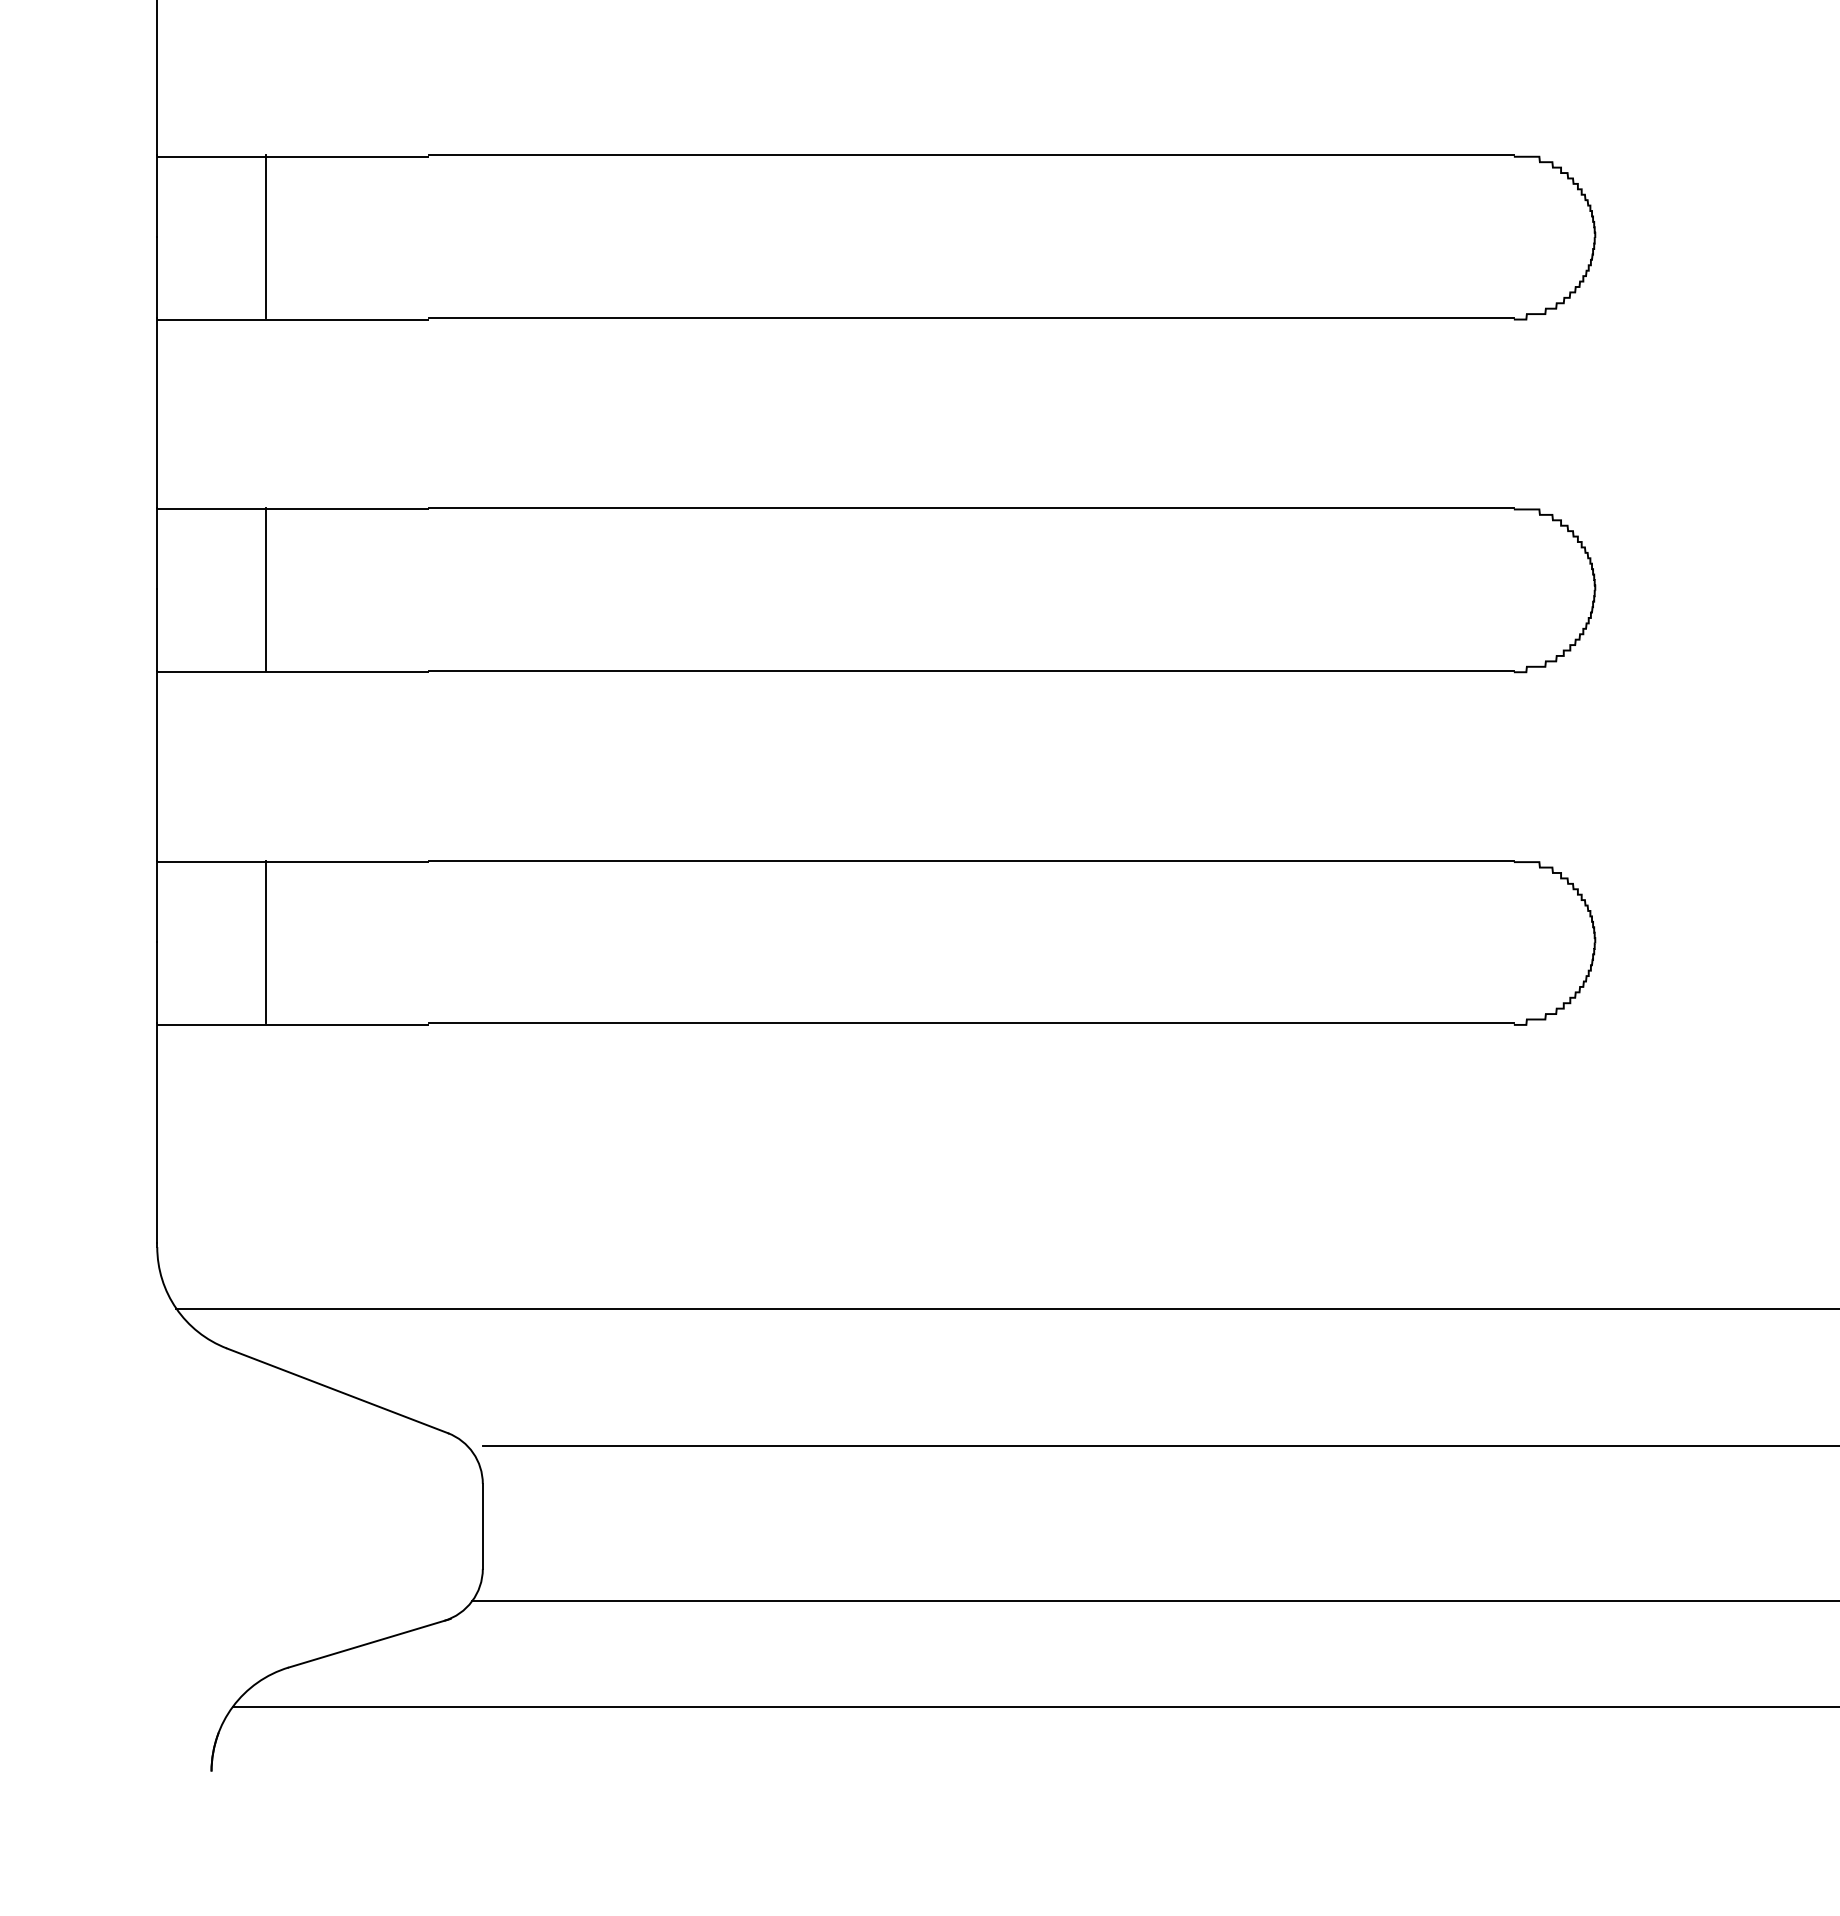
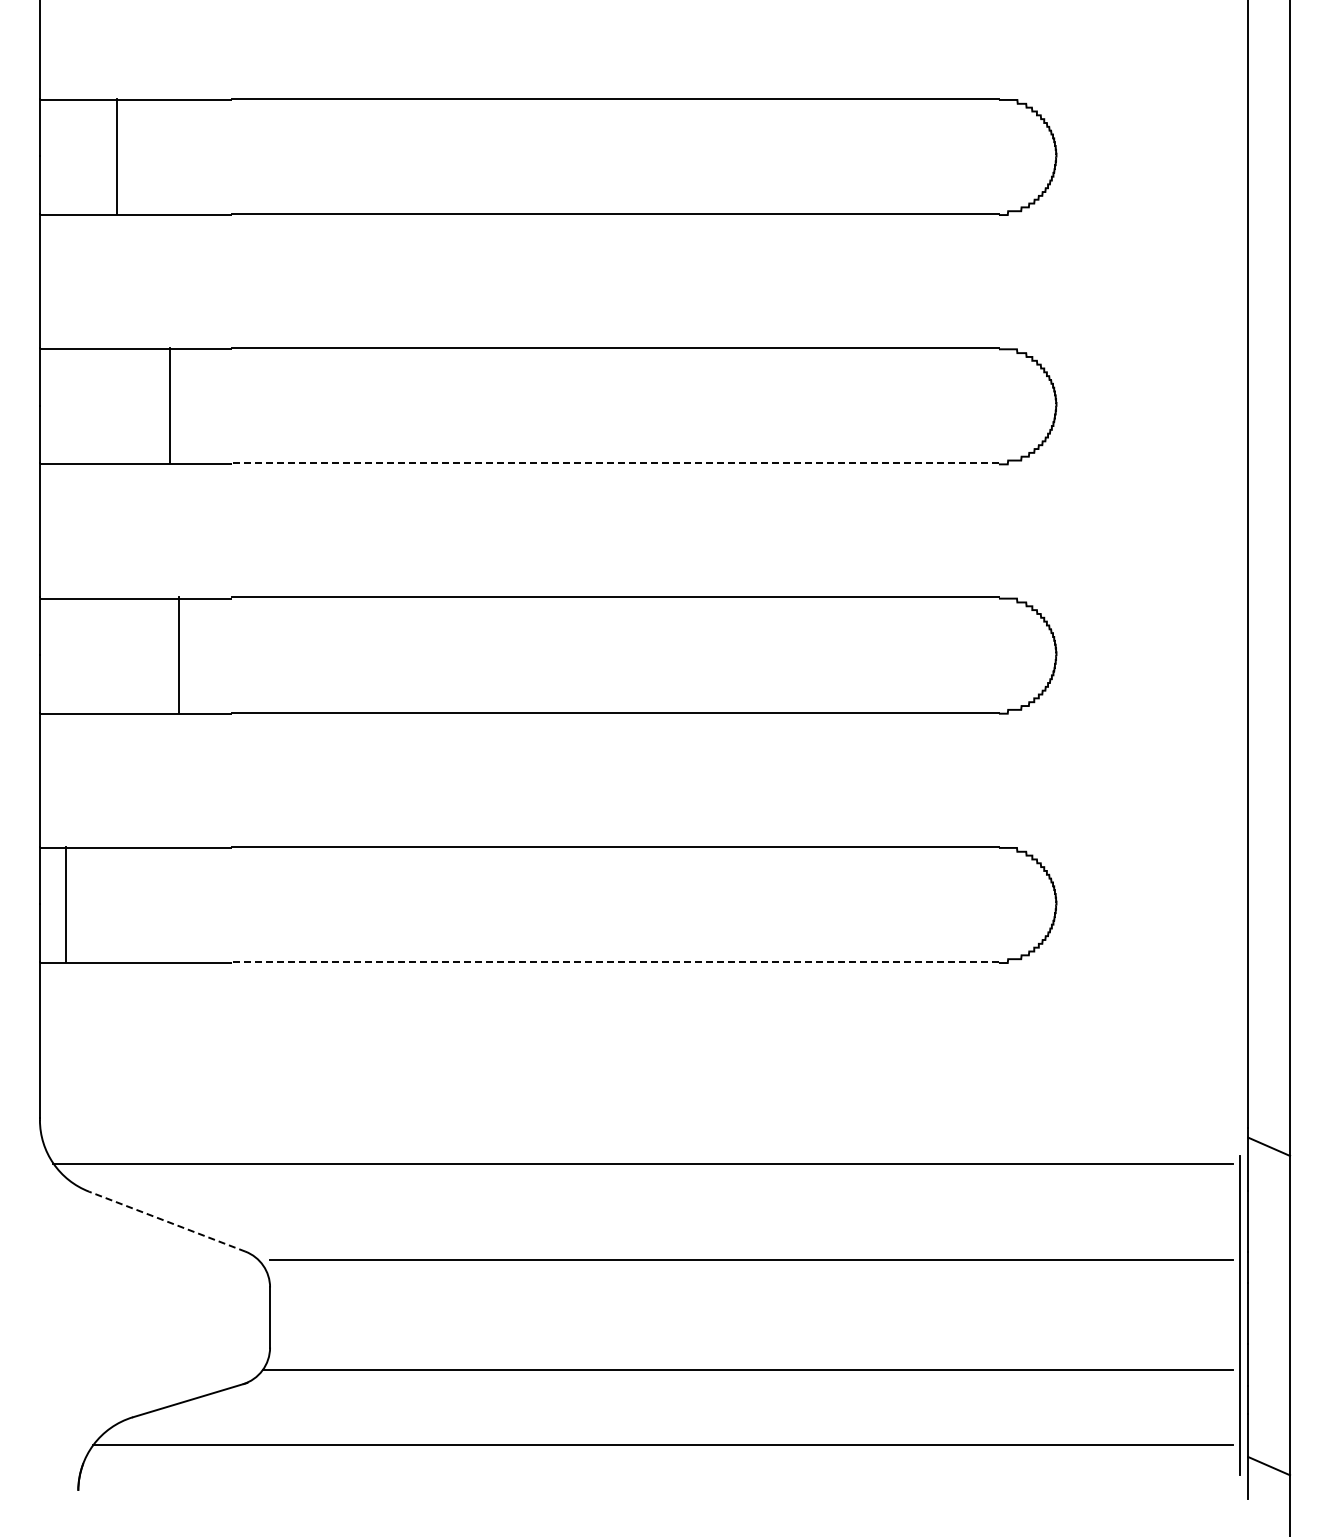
line: (265, 236) -> (169, 405), moved
line: (971, 318) -> (615, 463), solid -> dashed
line: (265, 588) -> (178, 654), moved
line: (265, 940) -> (65, 903), moved
line: (971, 1022) -> (615, 961), solid -> dashed
line: (337, 1390) -> (167, 1221), solid -> dashed

